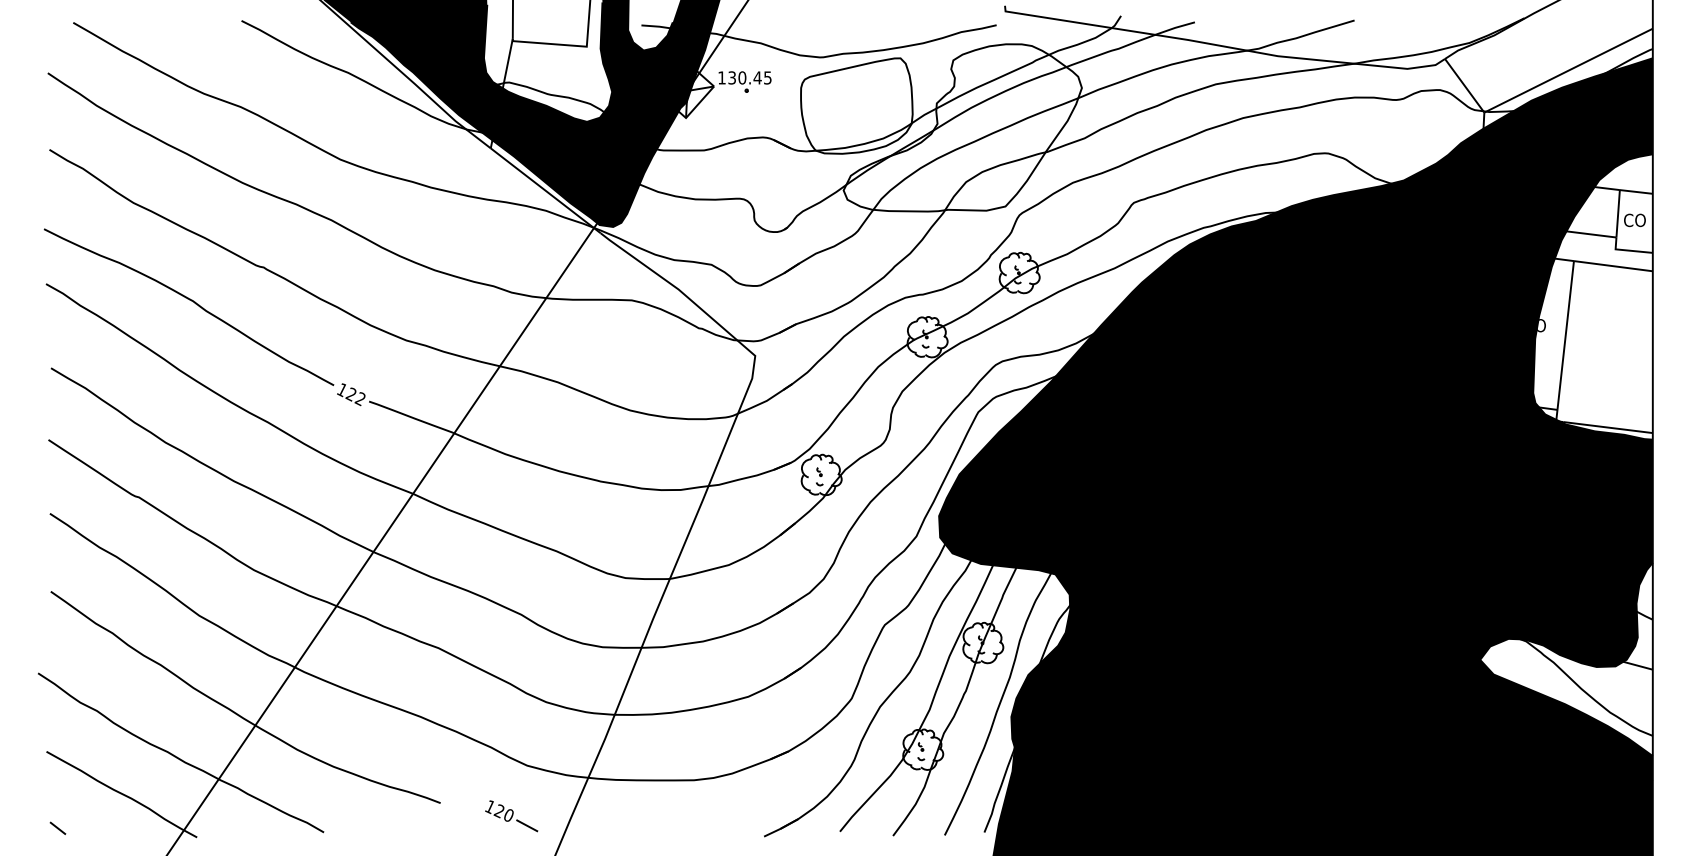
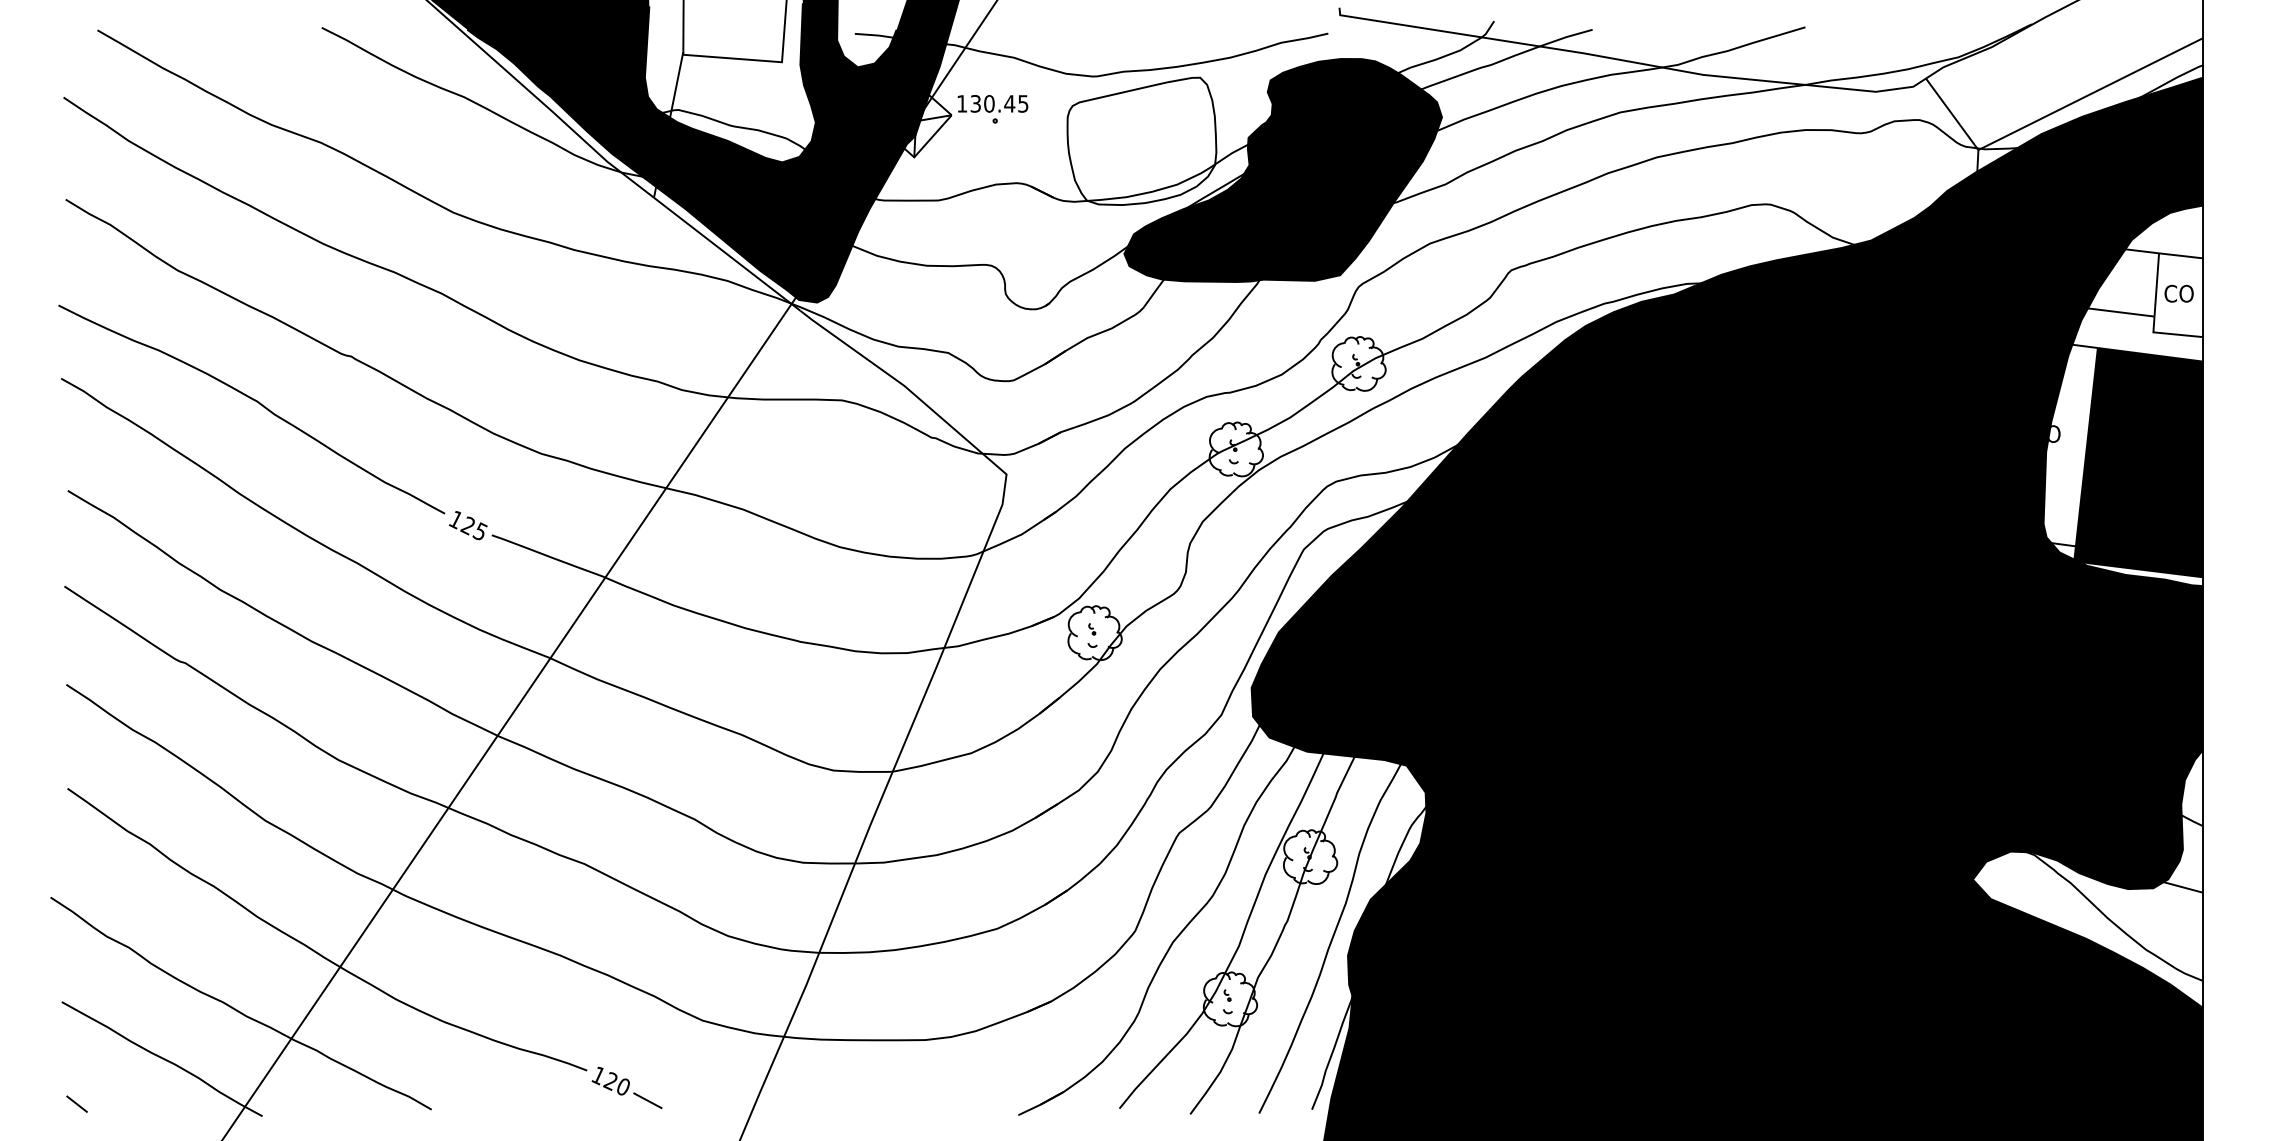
fill: (962, 127) -> (1282, 169), added
fill: (1604, 347) -> (2138, 463), added
text: (359, 399) -> (478, 532), 122 -> 125
part: (511, 816) -> (626, 1088), moved

